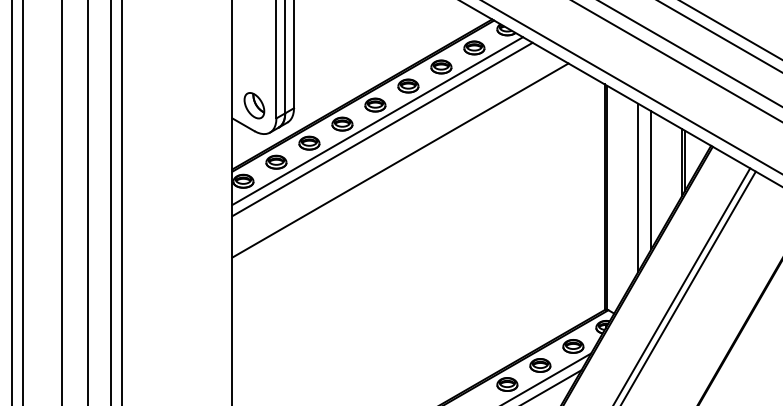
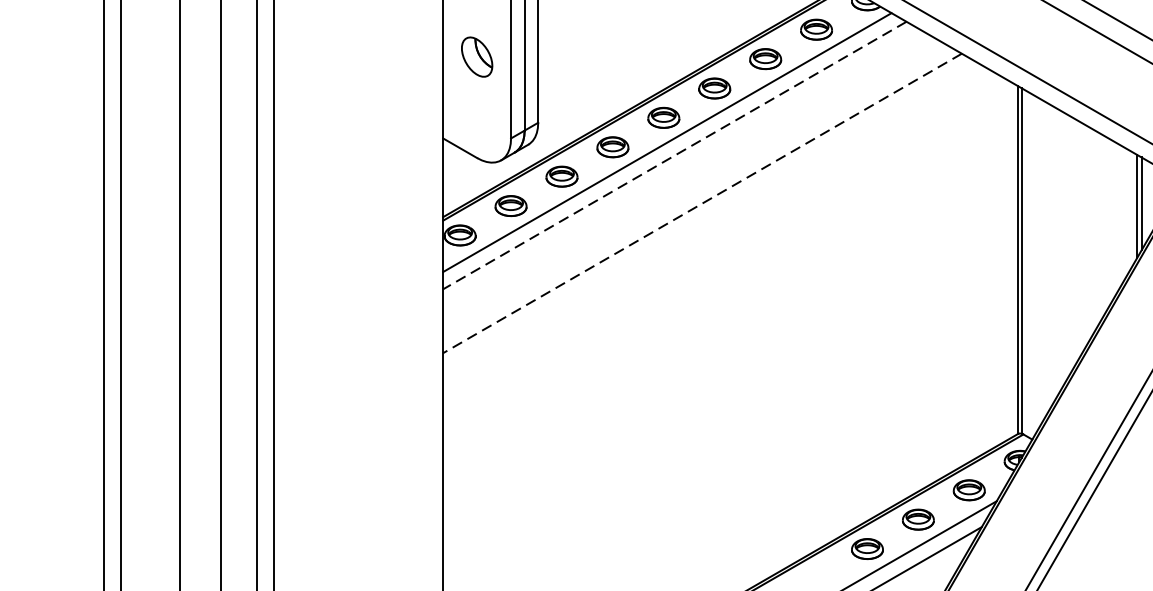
part: (254, 105) -> (477, 56), moved
line: (382, 129) -> (674, 155), solid -> dashed
line: (400, 160) -> (702, 203), solid -> dashed
line: (651, 180) -> (1089, 234), removed
line: (638, 187) -> (1069, 245), removed

